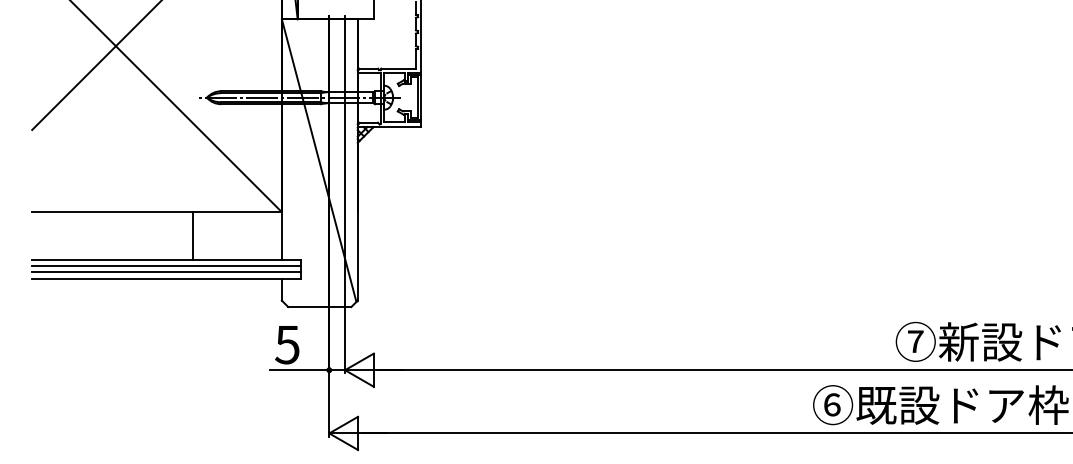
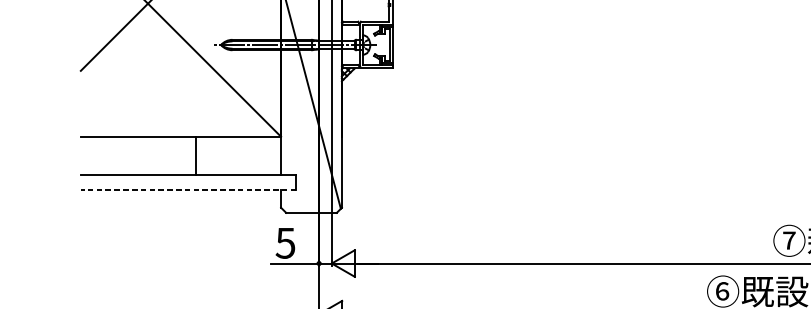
line: (193, 235) -> (195, 155), moved
line: (166, 265) -> (188, 179), removed
line: (166, 272) -> (188, 185), removed
line: (166, 278) -> (188, 190), solid -> dashed

